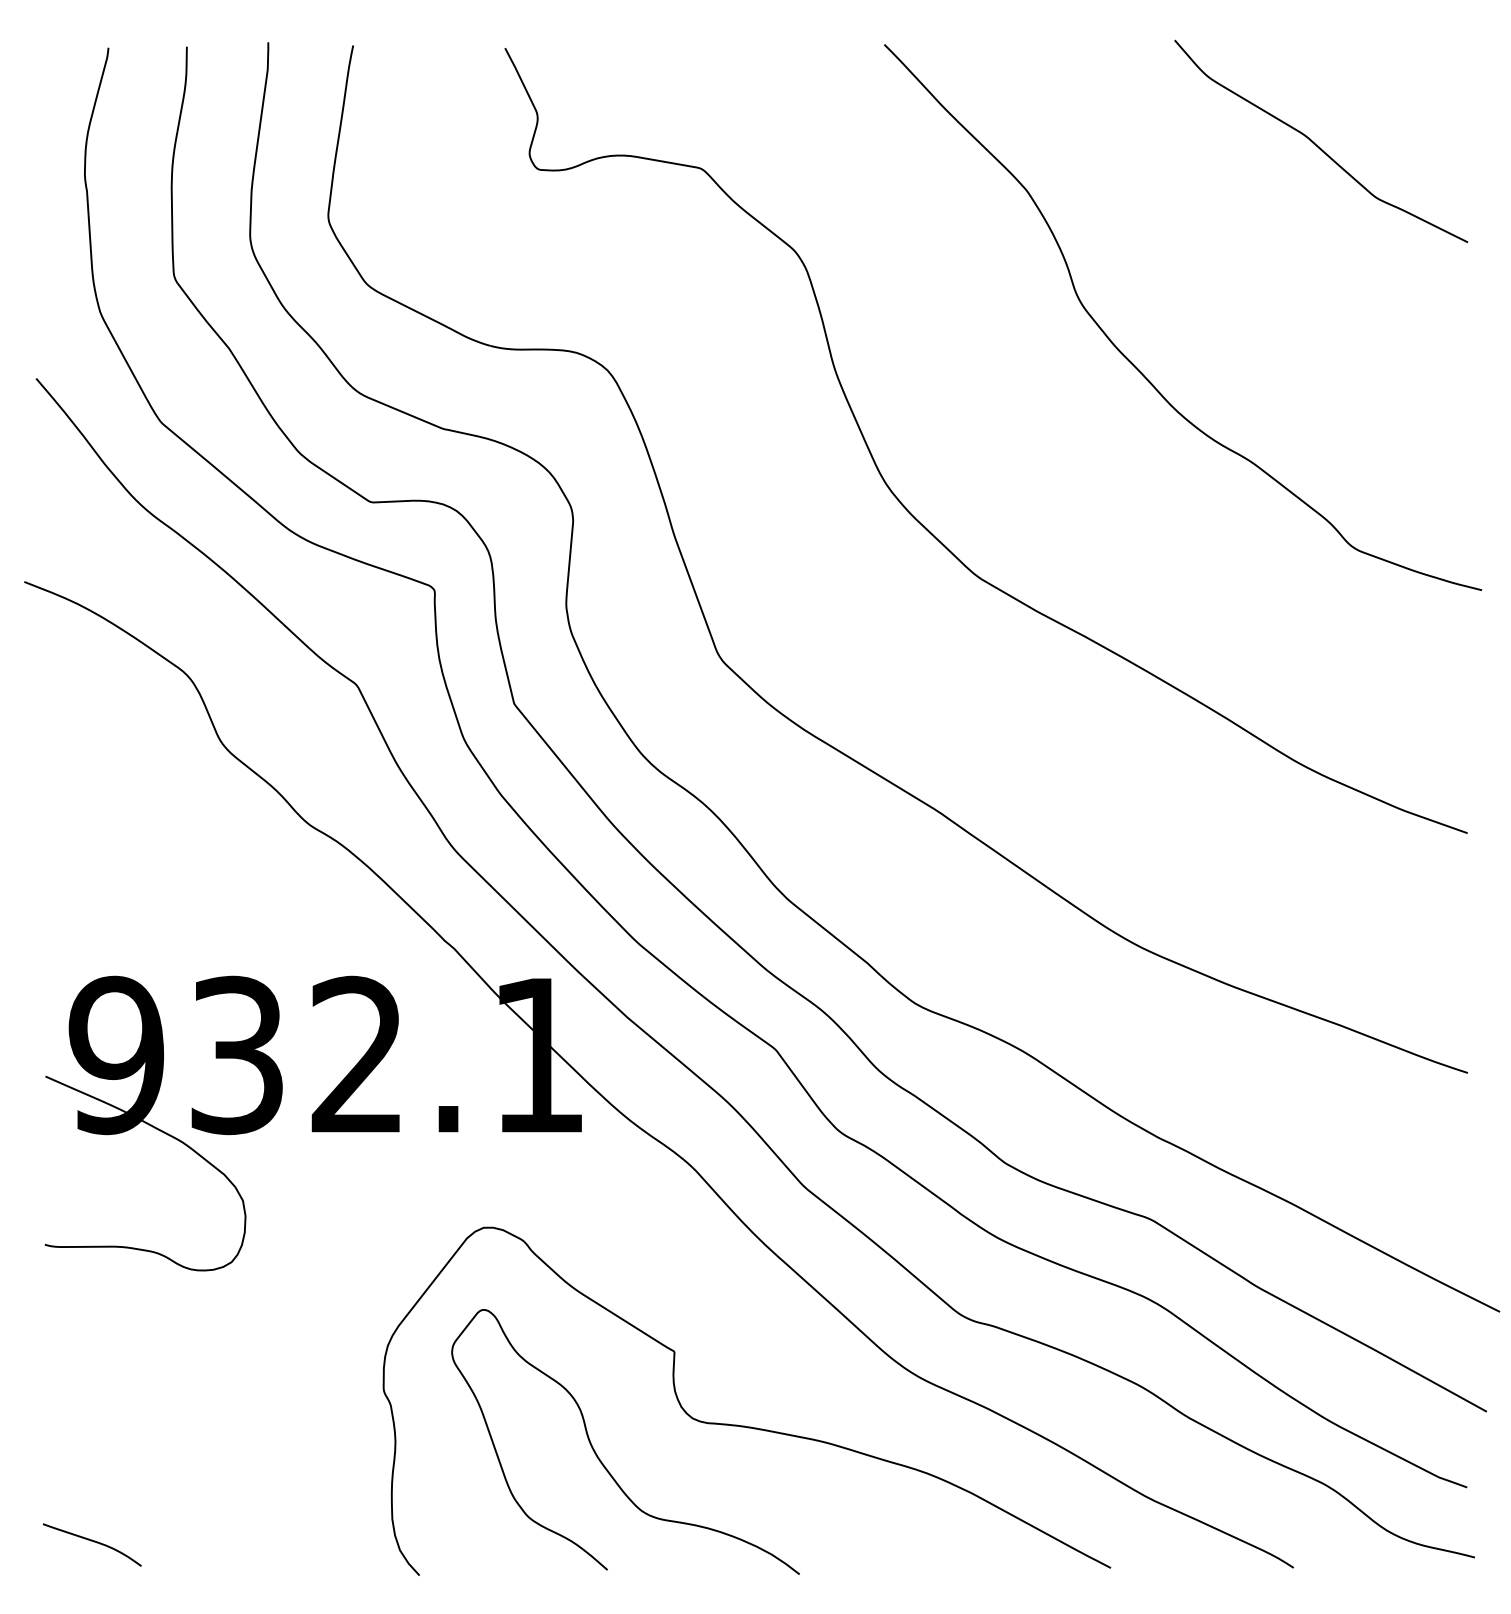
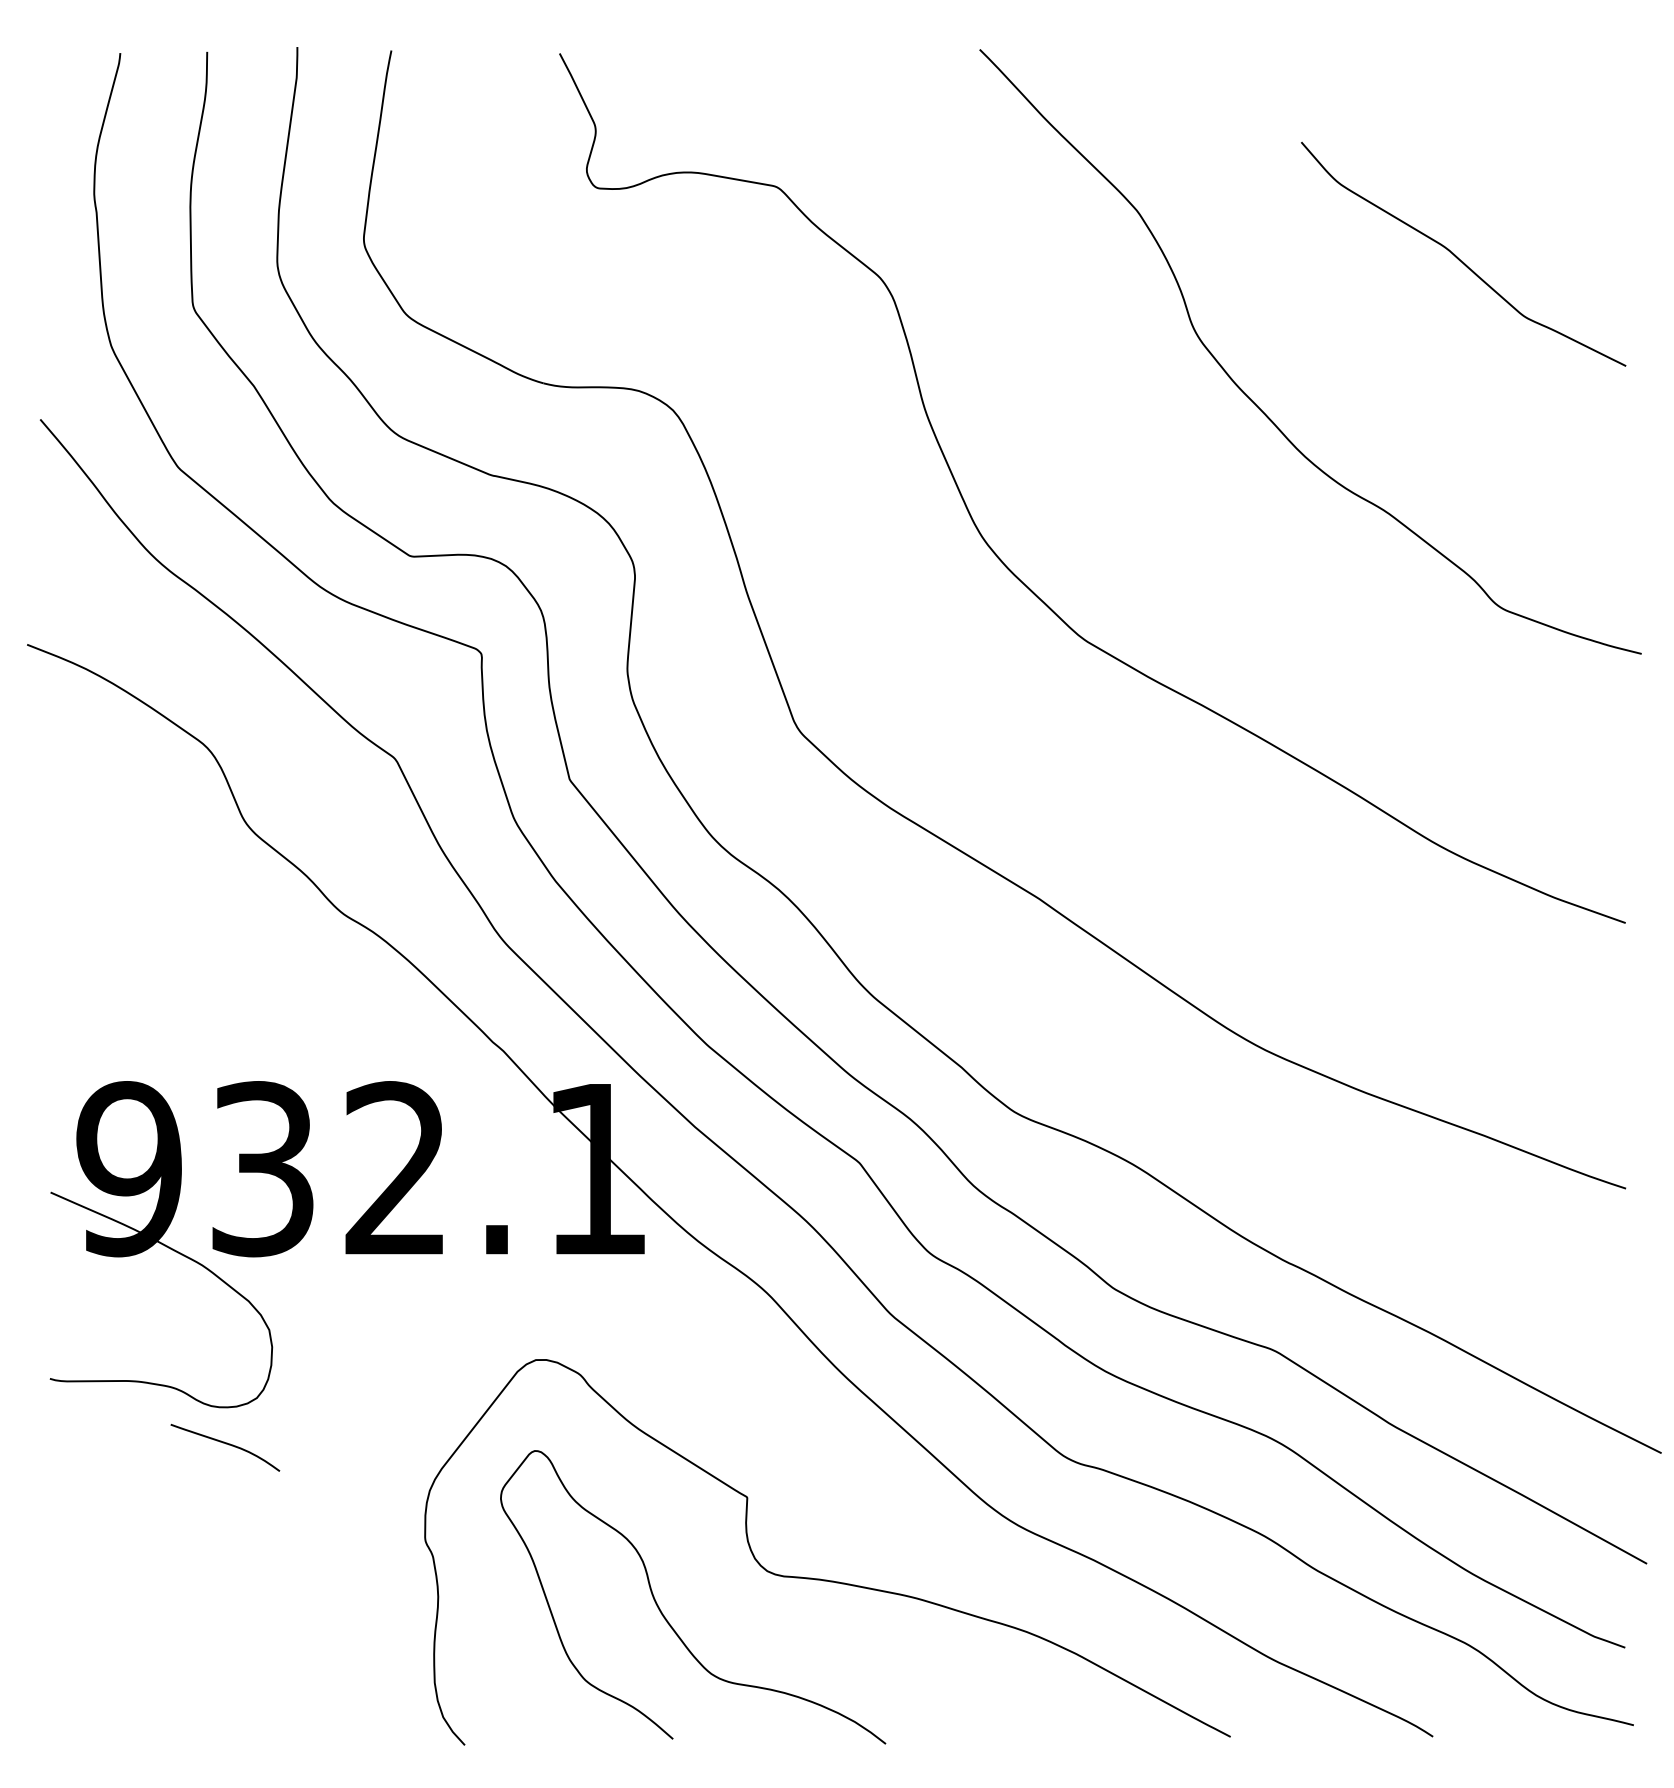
curve: (1318, 145) -> (1460, 258), moved
curve: (93, 1542) -> (226, 1445), moved

